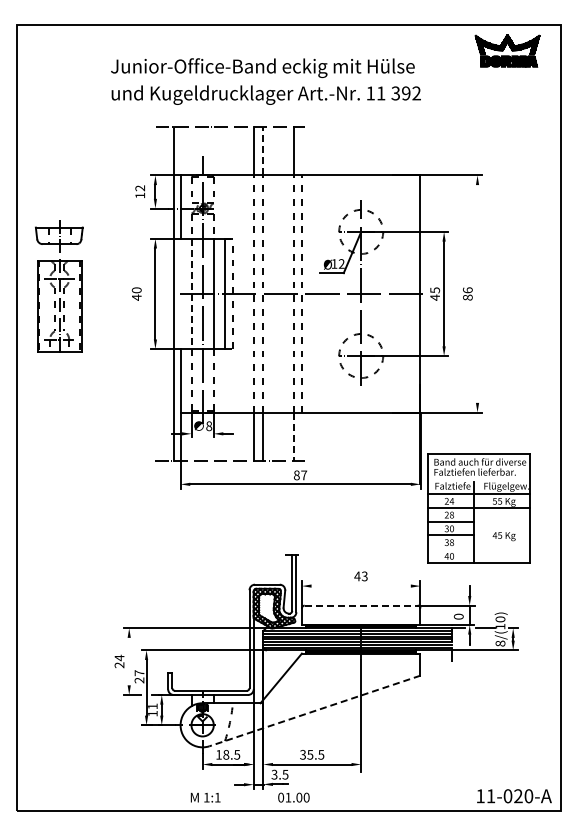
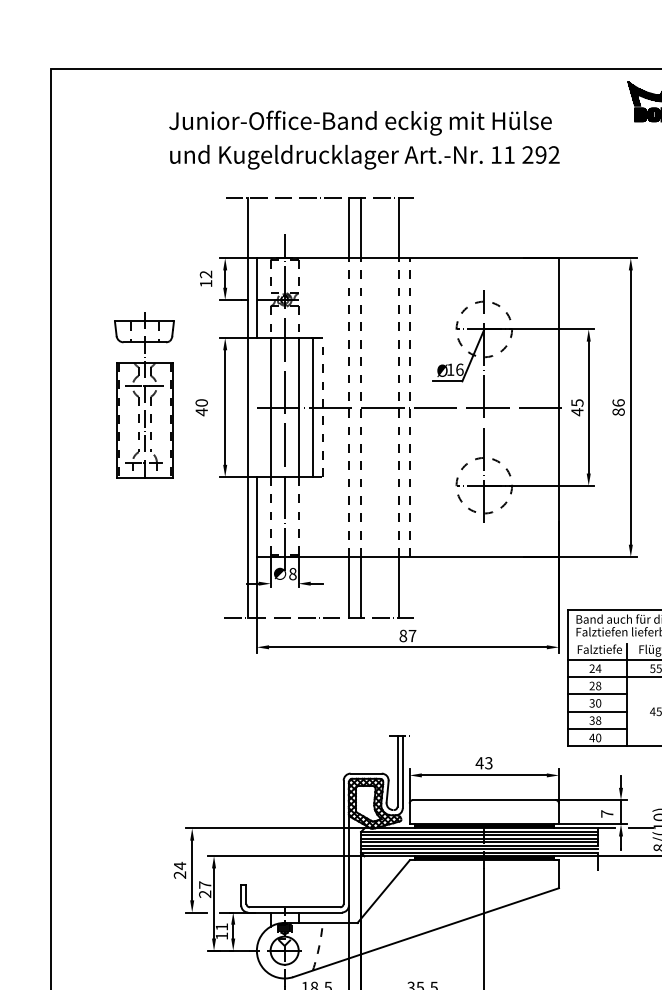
text: (395, 93) -> (527, 155), 392 -> 292
line: (263, 151) -> (361, 228), dashed -> solid
text: (341, 263) -> (459, 369), 12 -> 16
part: (59, 286) -> (144, 395), moved
line: (477, 293) -> (630, 406), added
line: (191, 294) -> (270, 408), dashed -> solid
line: (293, 437) -> (399, 588), dashed -> solid
line: (450, 549) -> (596, 729), added
line: (360, 586) -> (483, 775), added
line: (361, 605) -> (484, 799), dashed -> solid
text: (458, 616) -> (606, 813), 0 -> 7
line: (129, 661) -> (192, 870), added
line: (314, 711) -> (425, 933), dashed -> solid

